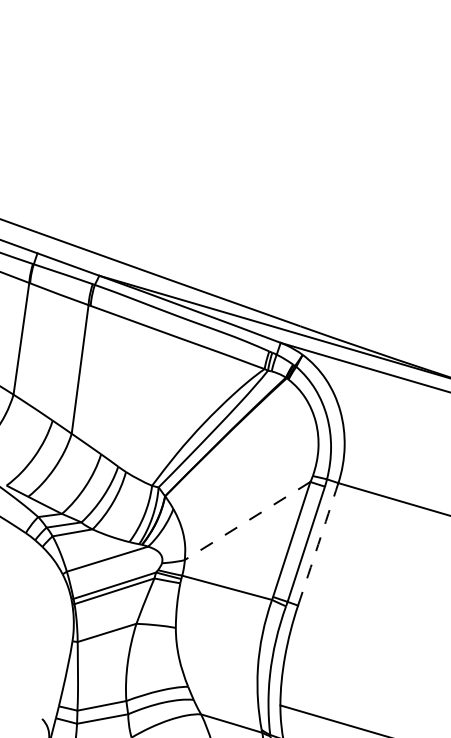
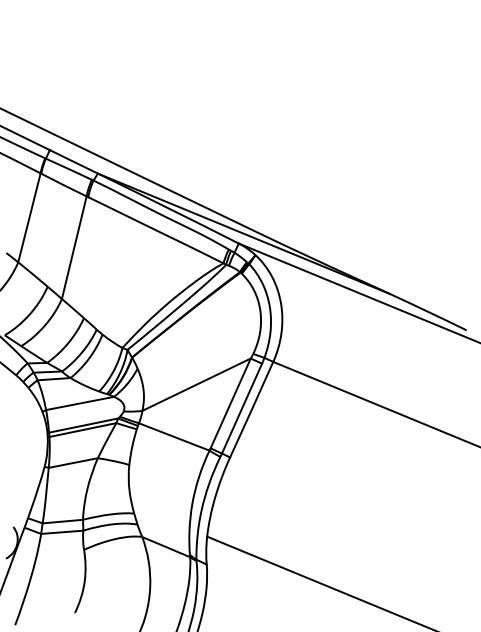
line: (247, 520) -> (196, 384), dashed -> solid
arc: (317, 544) -> (251, 409), dashed -> solid

